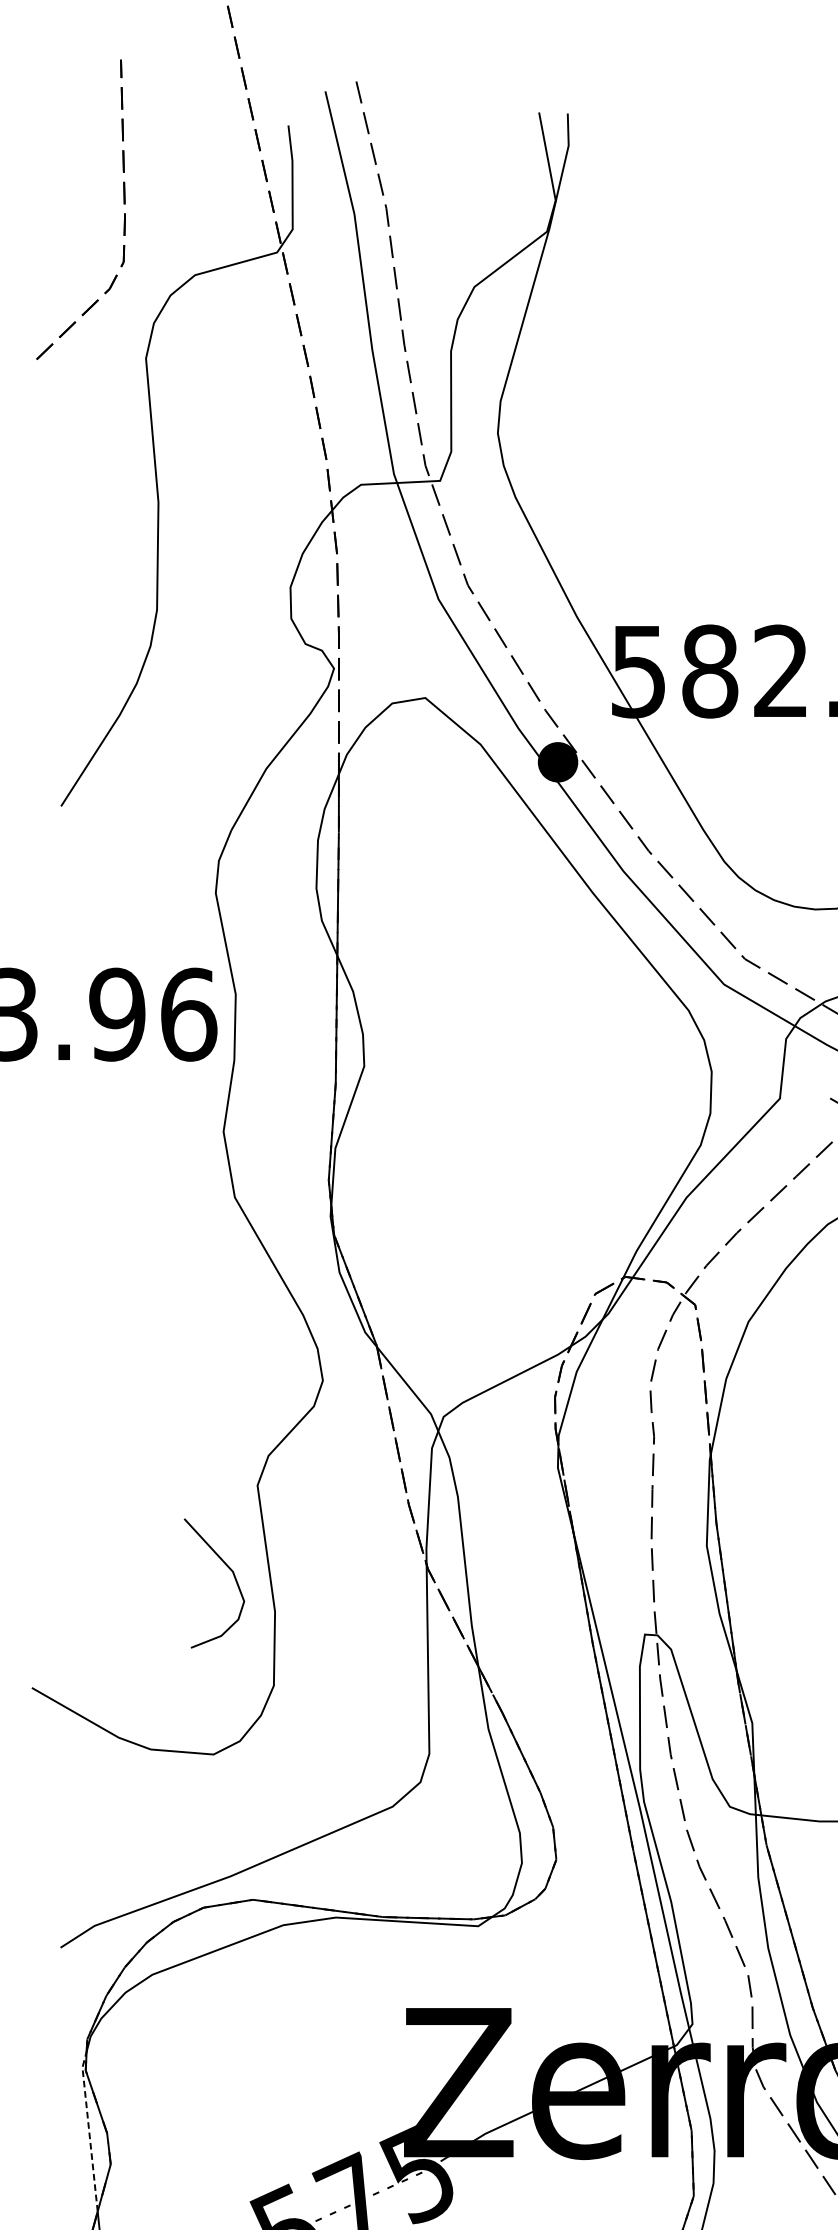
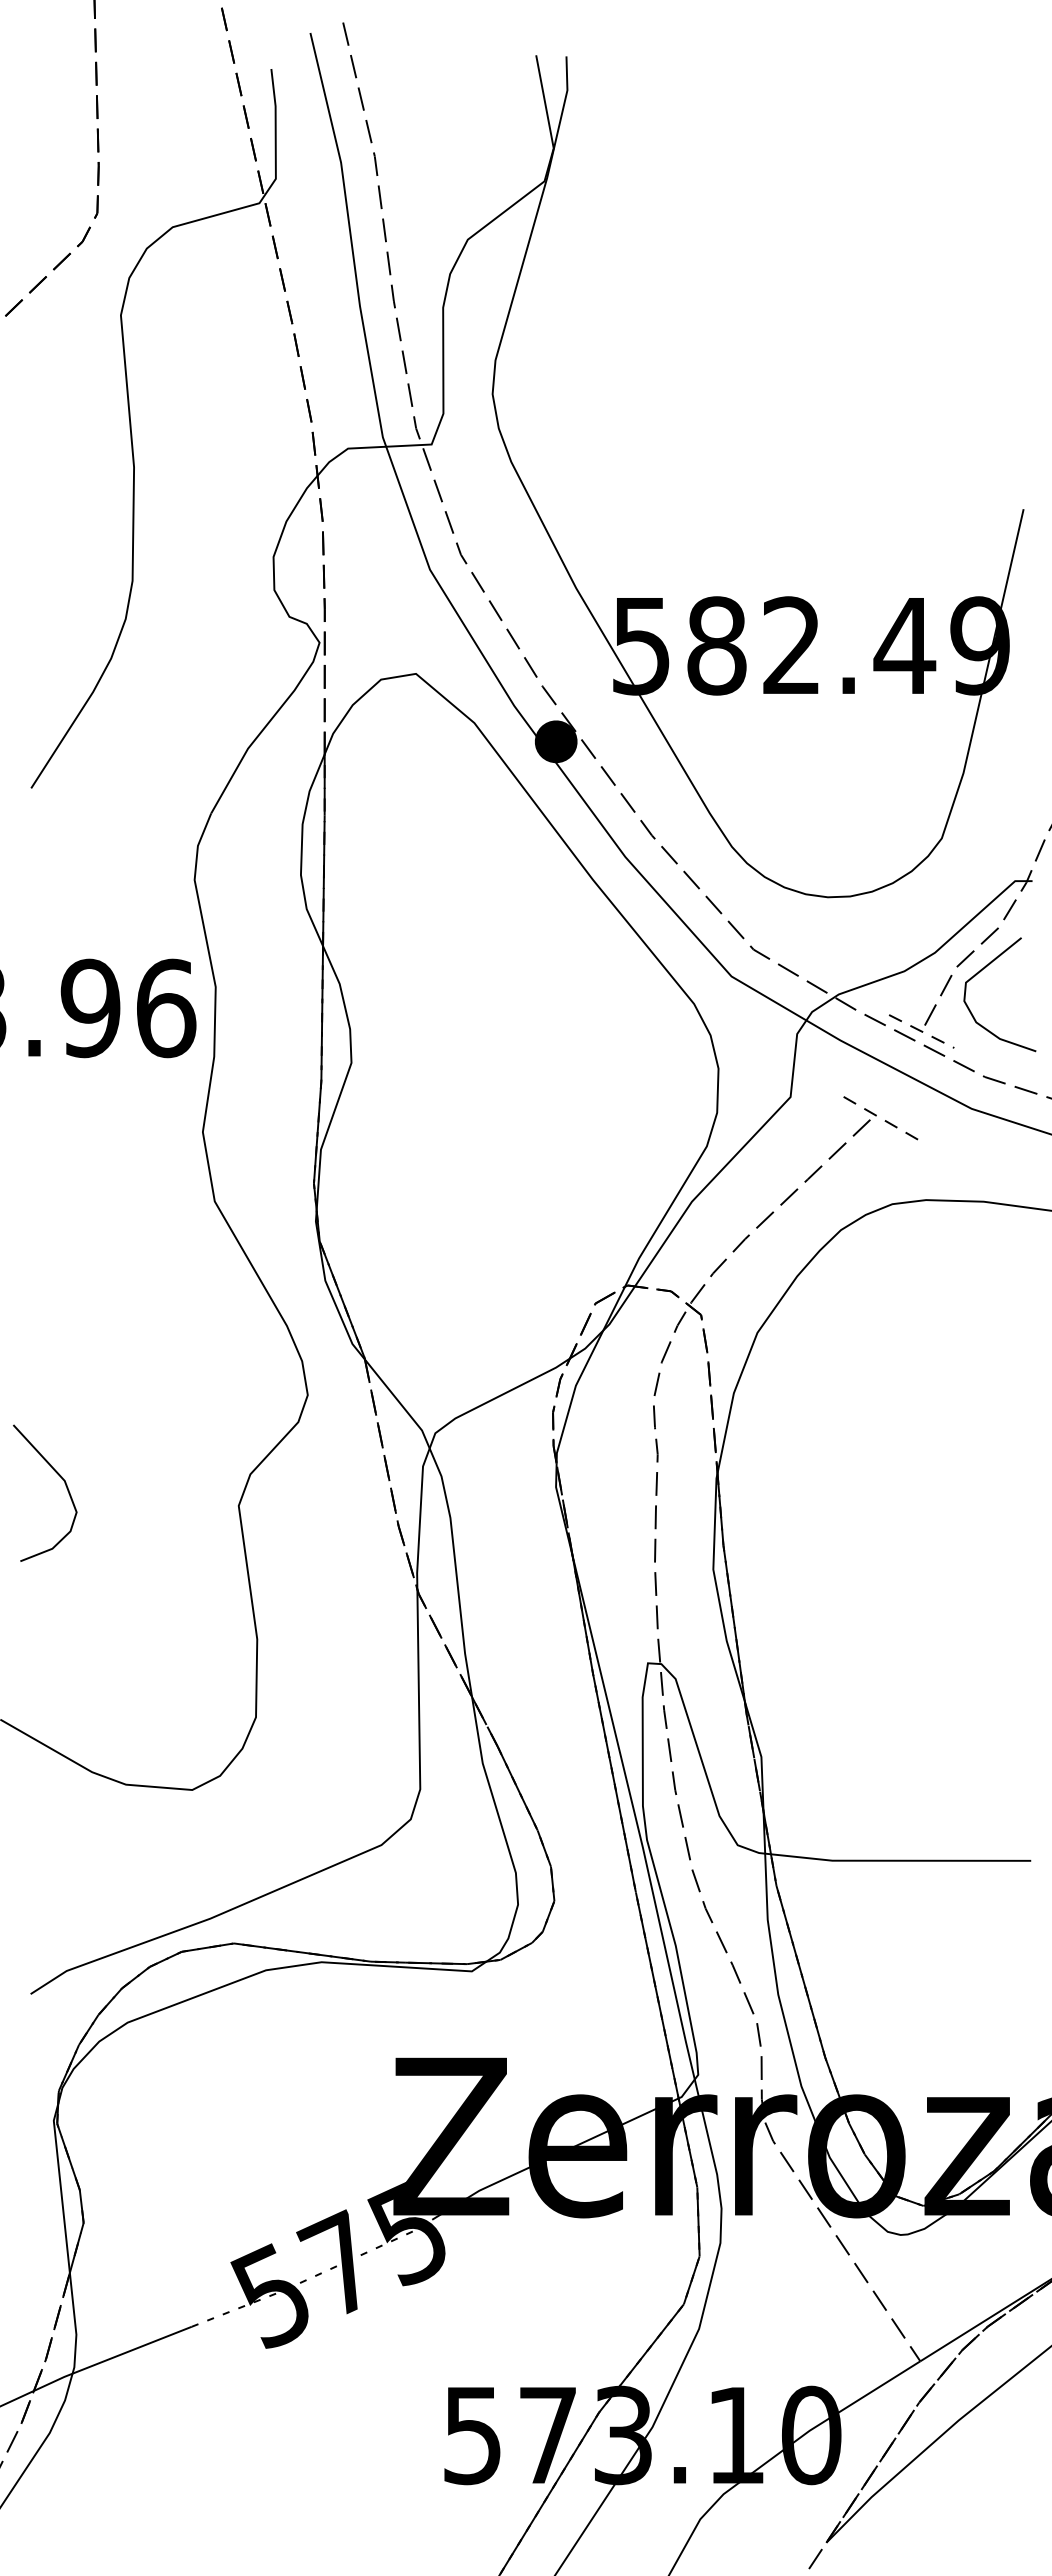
curve: (233, 1577) -> (65, 1486), moved
line: (88, 2129) -> (60, 2186), dashed -> solid

